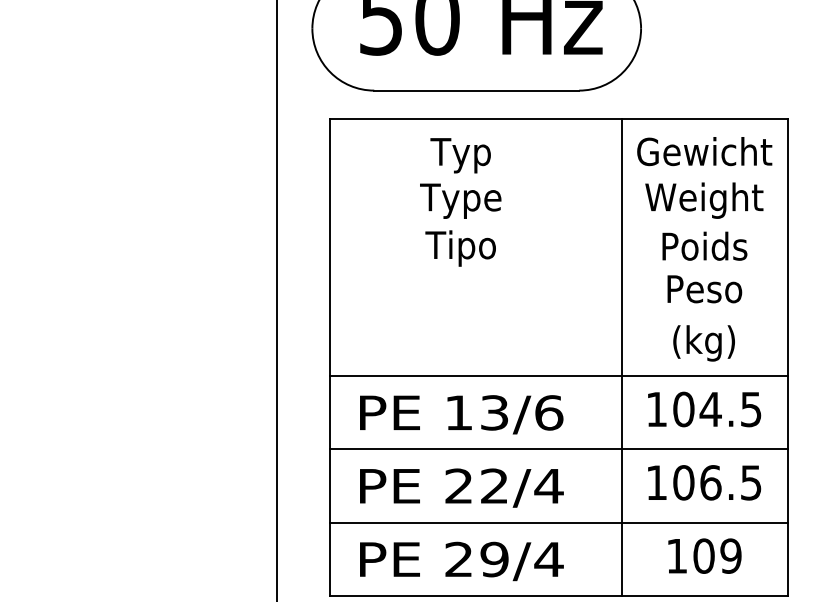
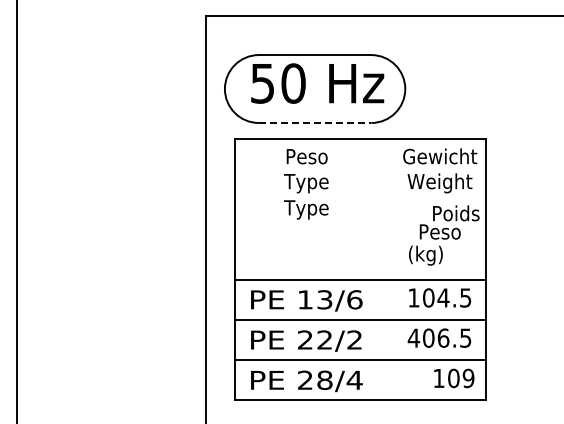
line: (477, 89) -> (315, 122), solid -> dashed
text: (461, 155) -> (306, 158), Typ -> Peso
text: (705, 246) -> (456, 213), moved
text: (461, 248) -> (306, 209), Tipo -> Type
text: (703, 343) -> (425, 255), moved
line: (621, 357) -> (394, 269), removed
text: (656, 481) -> (413, 337), 106.5 -> 406.5
text: (548, 485) -> (354, 339), 22/4 -> 22/2
text: (705, 556) -> (454, 378), moved
text: (493, 558) -> (324, 379), 29/4 -> 28/4

